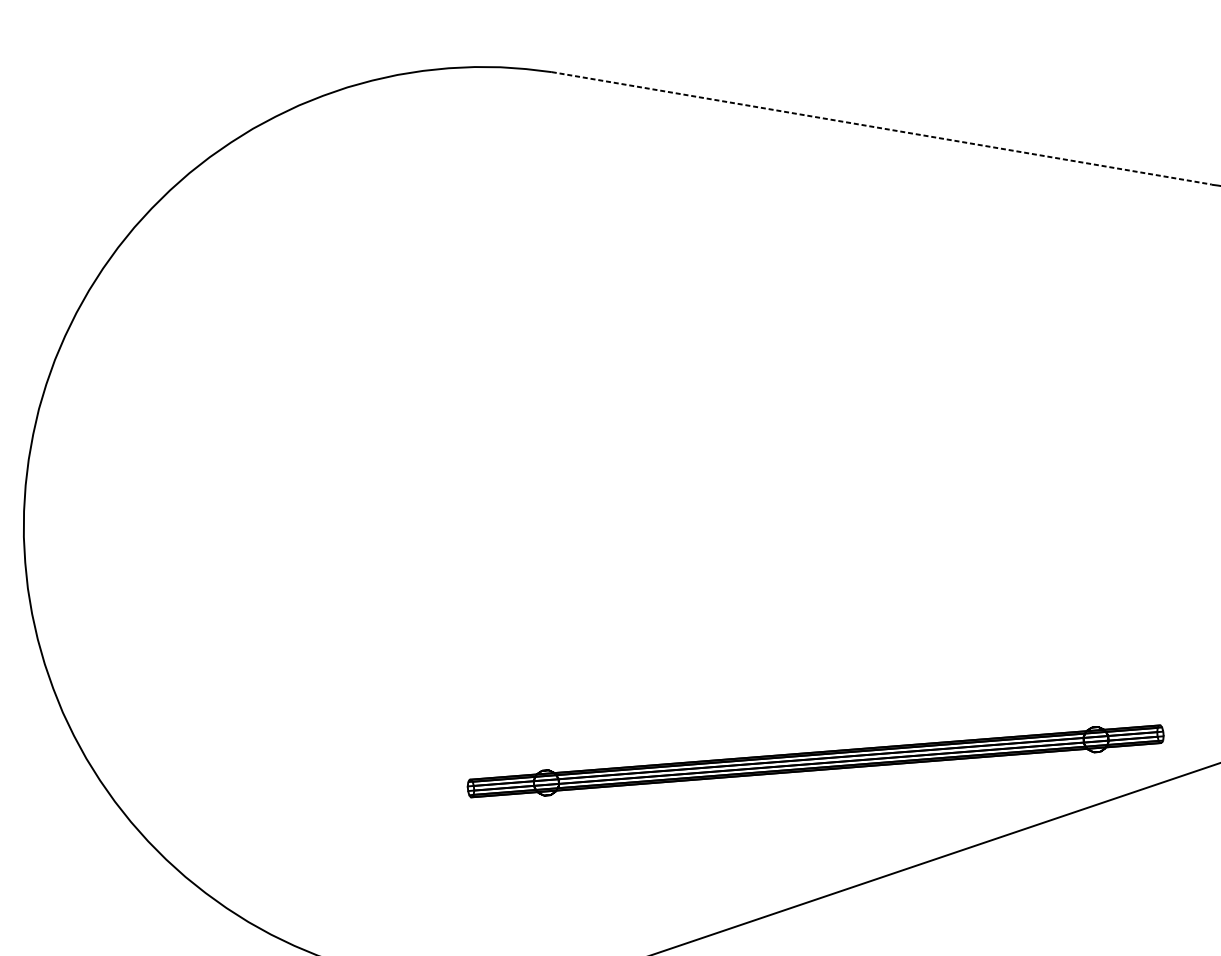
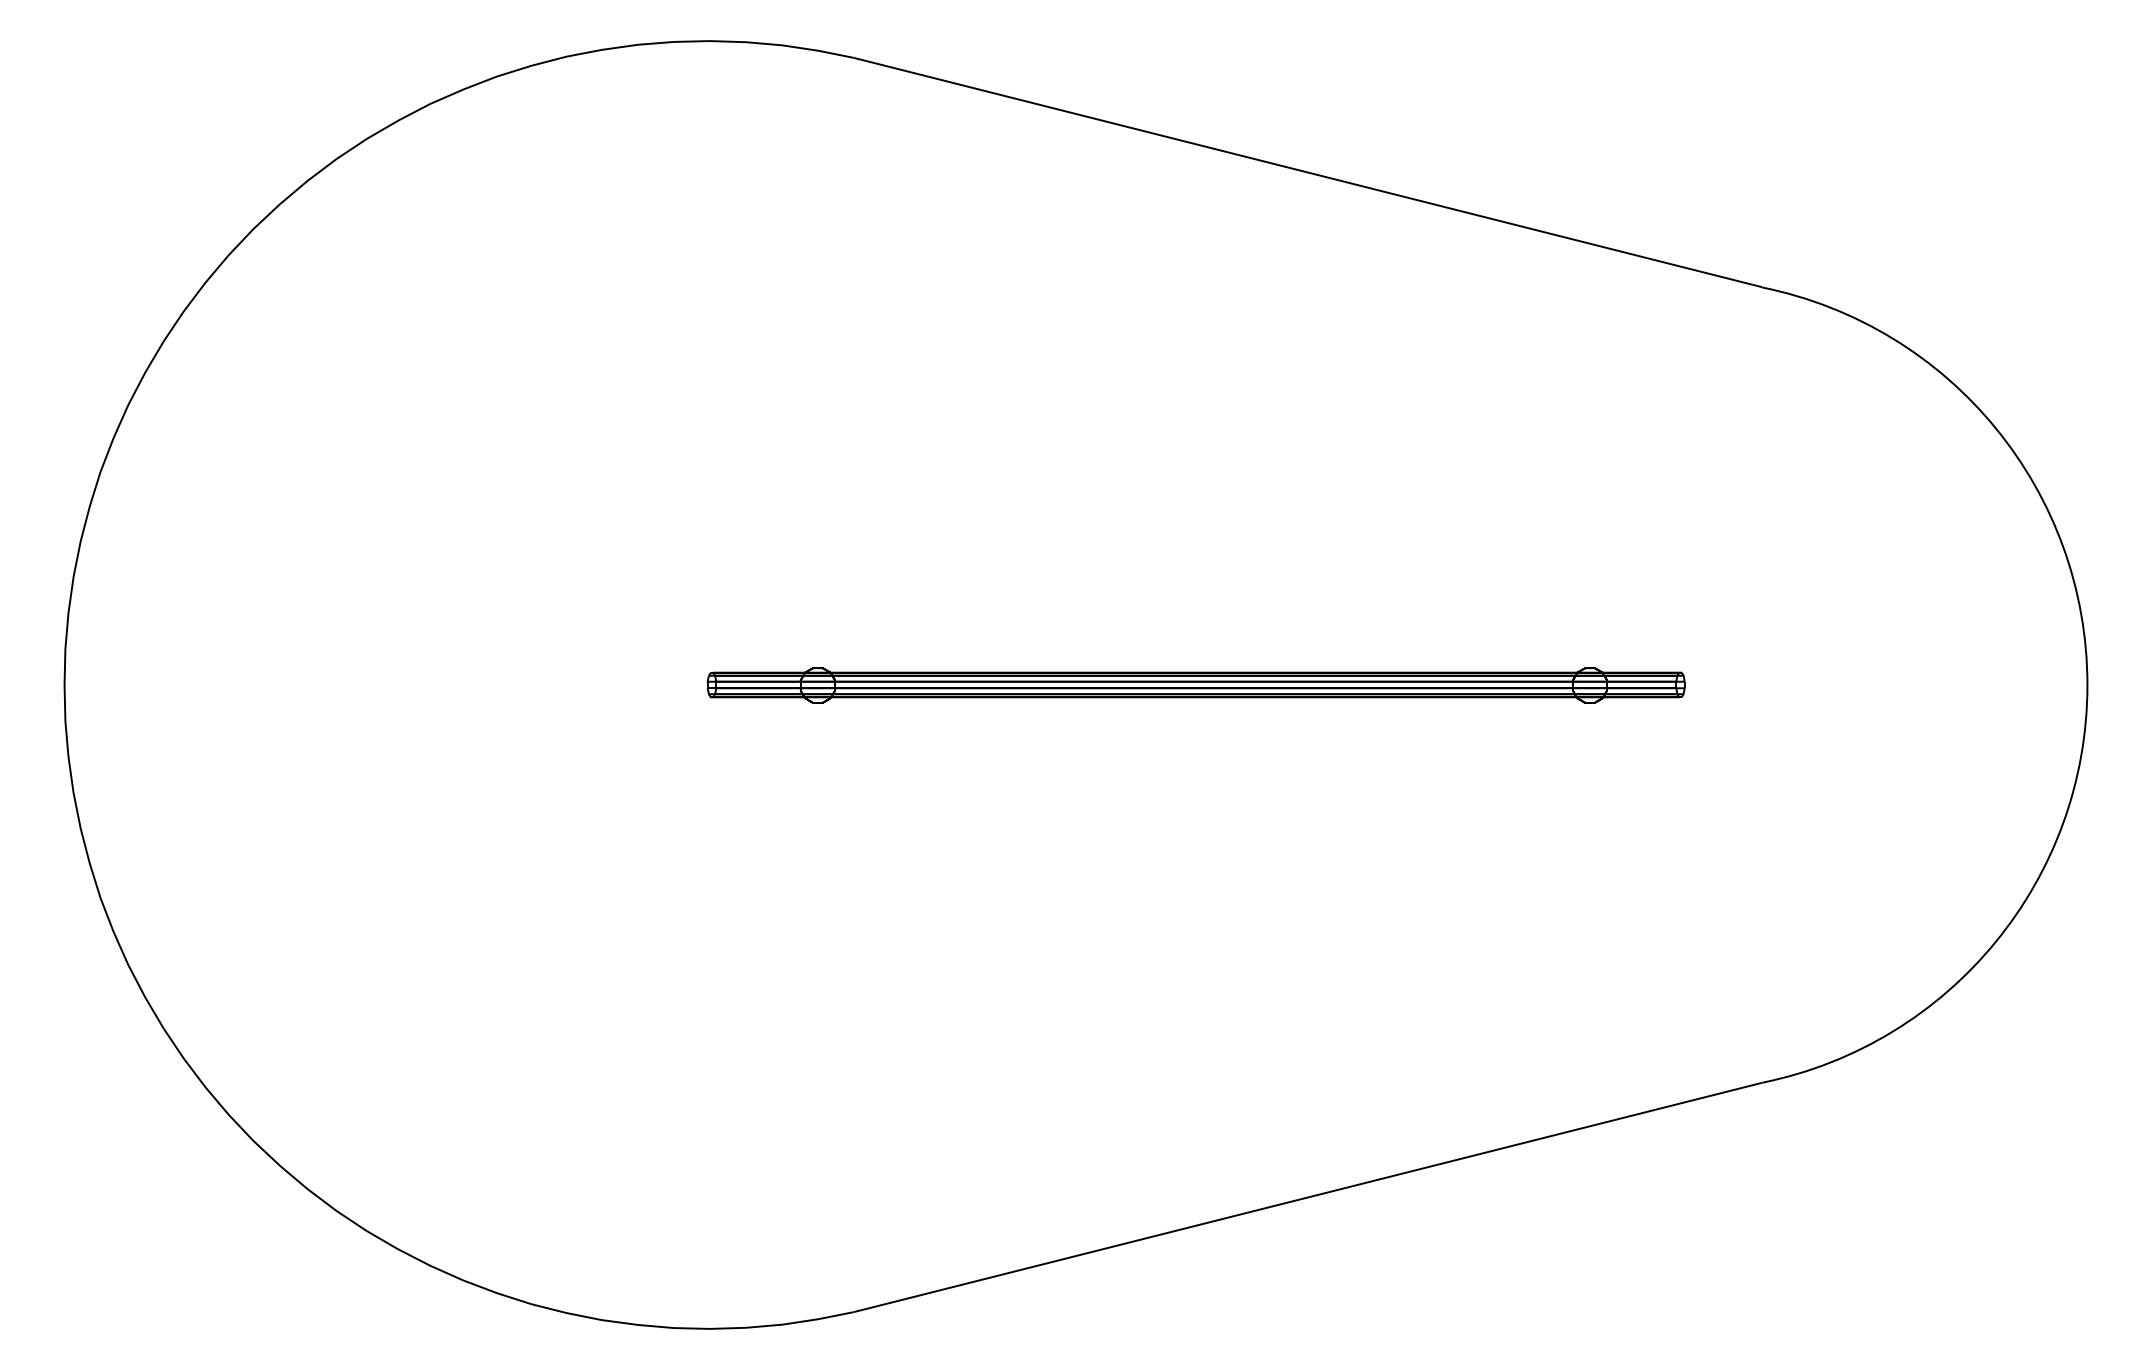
line: (881, 128) -> (1307, 172), dashed -> solid
part: (815, 761) -> (1195, 685), moved

